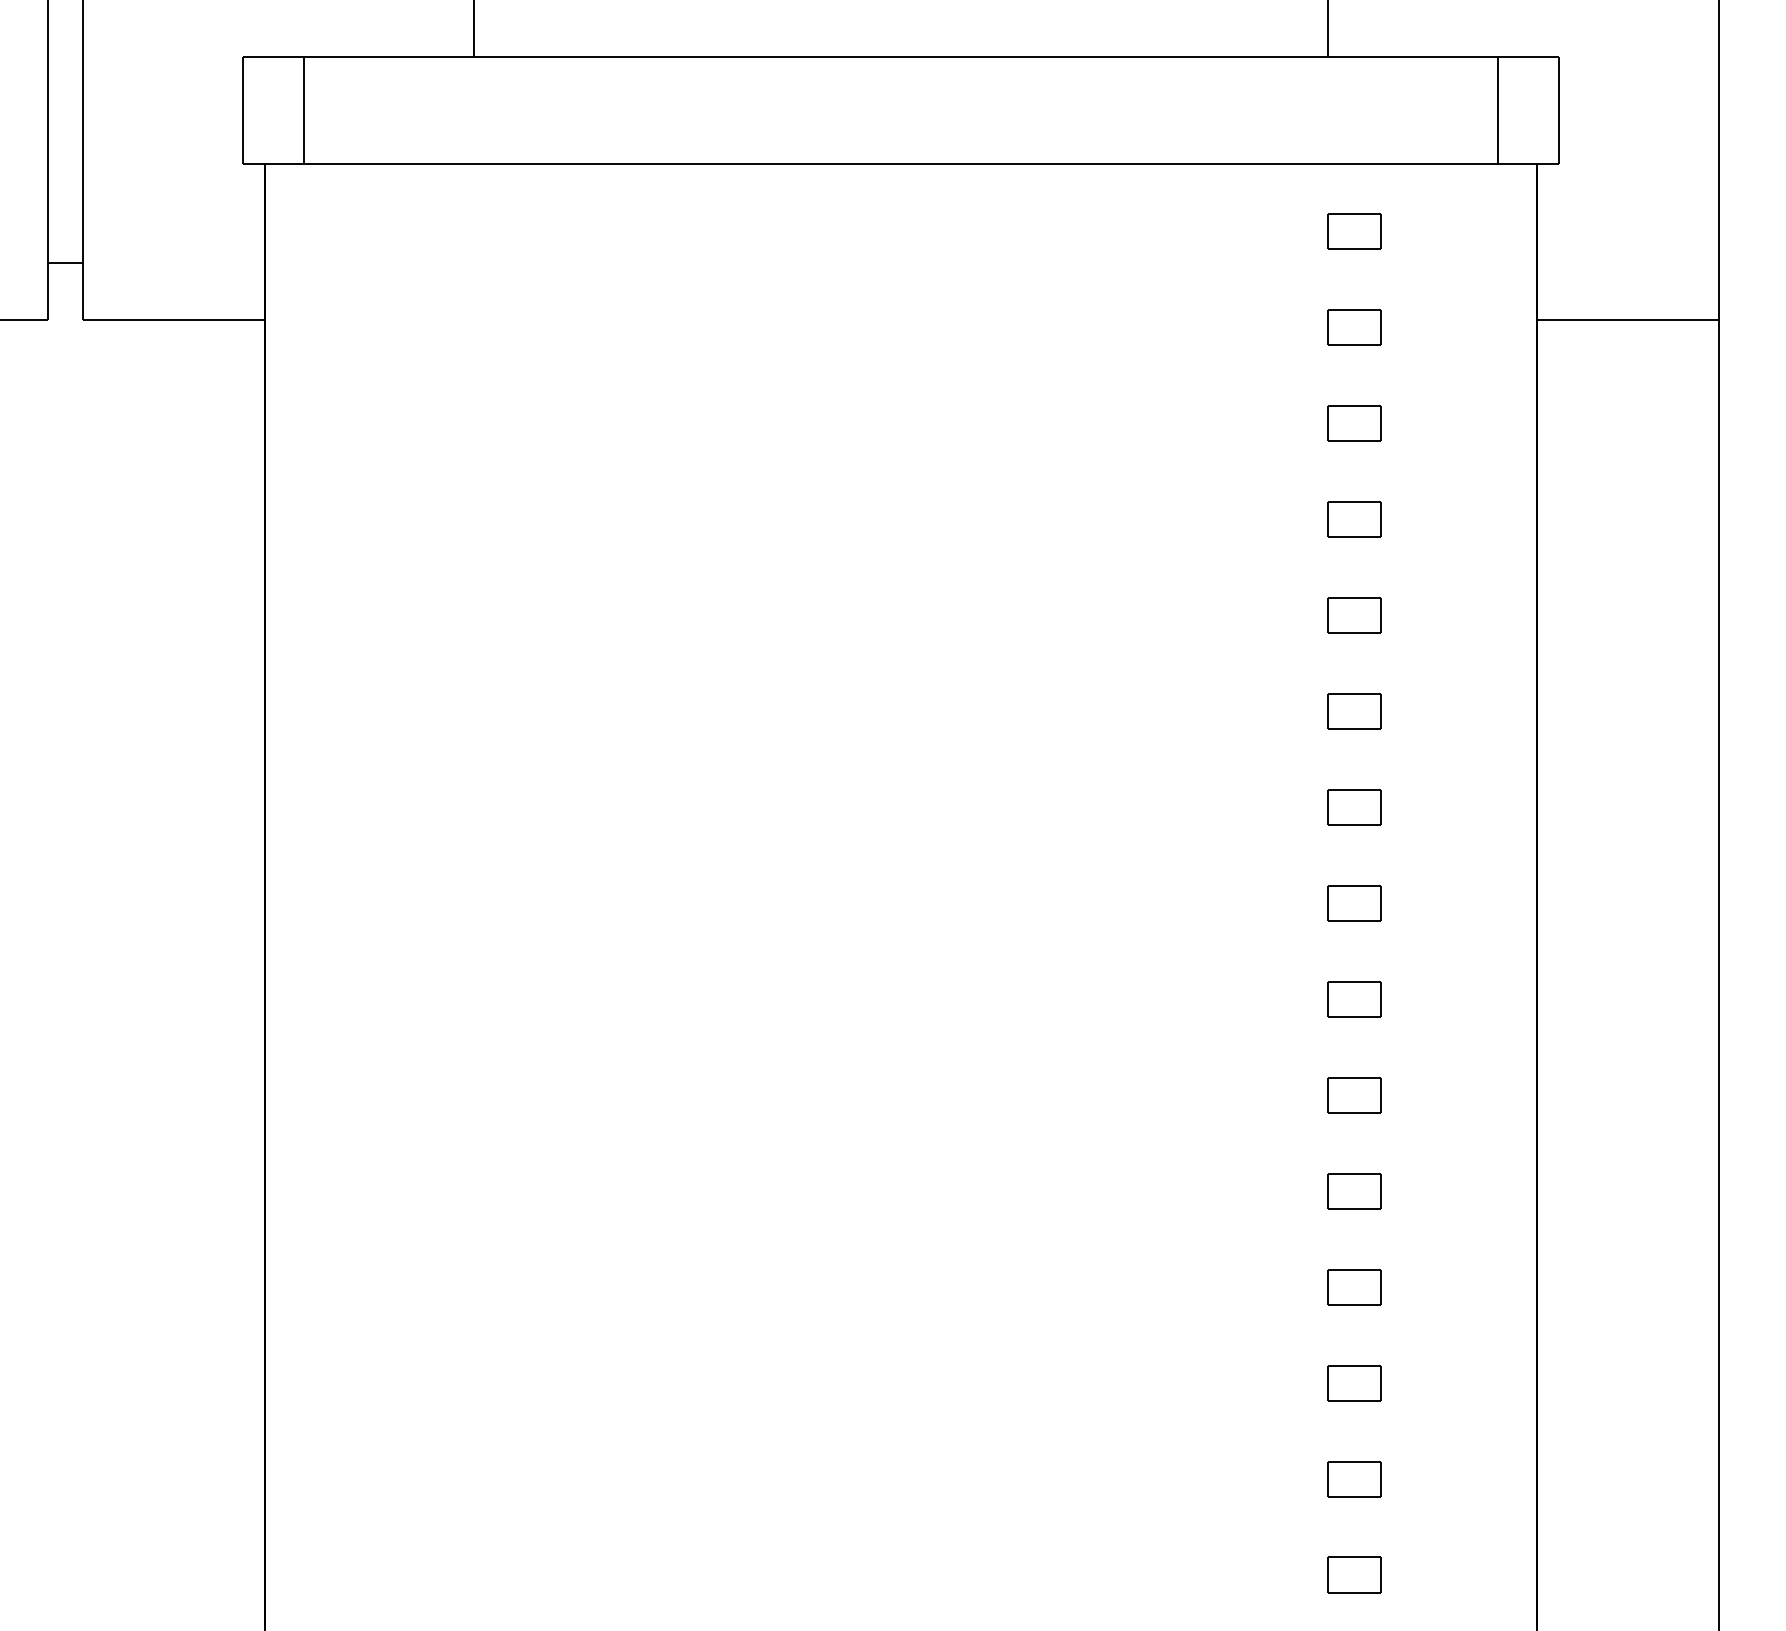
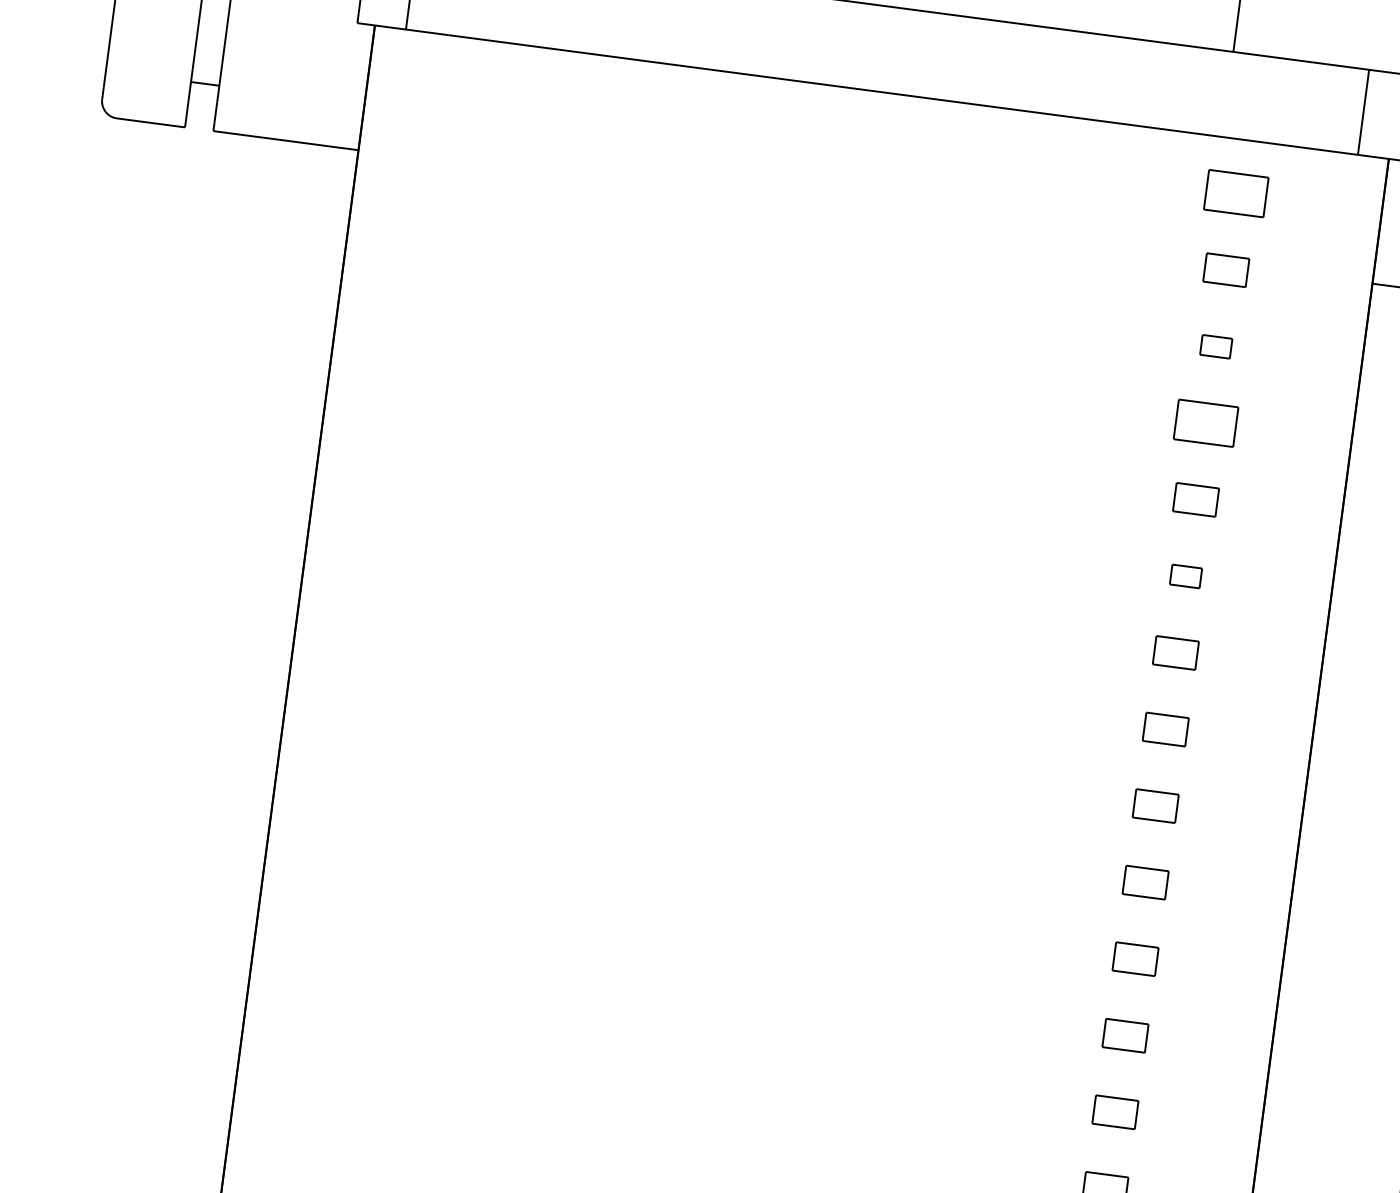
part: (1354, 231) -> (1236, 193), size x1.4
part: (1354, 423) -> (1216, 346), size x0.7
part: (1354, 519) -> (1206, 423), size x1.4
part: (1354, 711) -> (1186, 576), size x0.7

